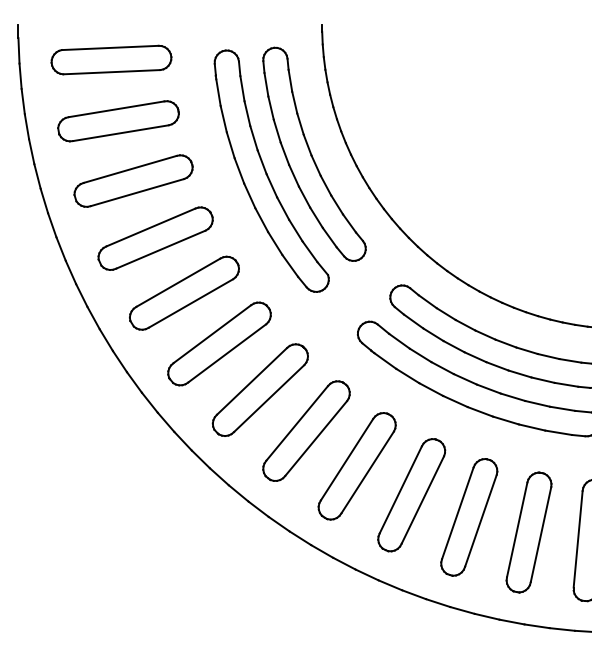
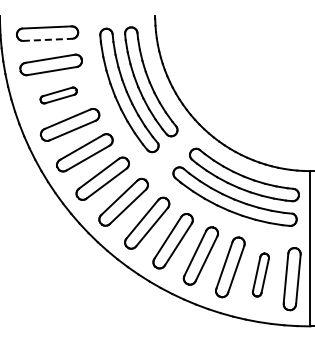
line: (111, 71) -> (47, 39), solid -> dashed
part: (132, 181) -> (58, 95), size x0.6
part: (528, 531) -> (260, 274), size x0.7

